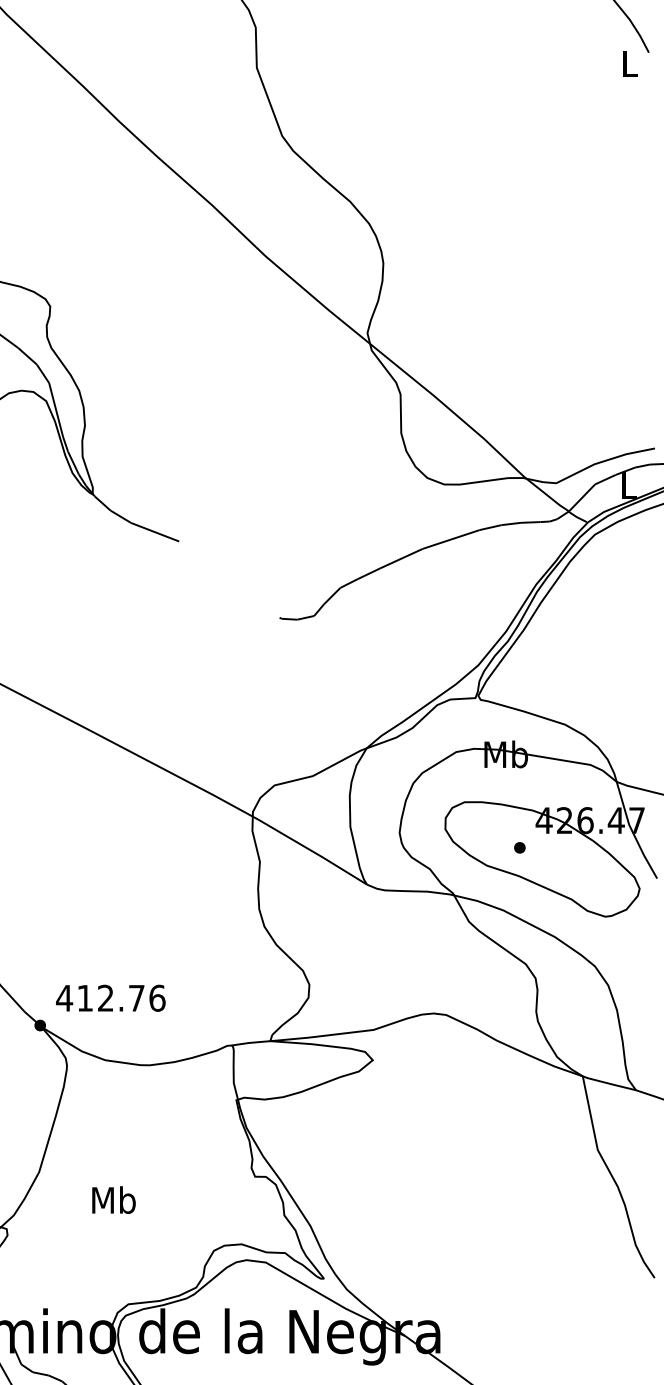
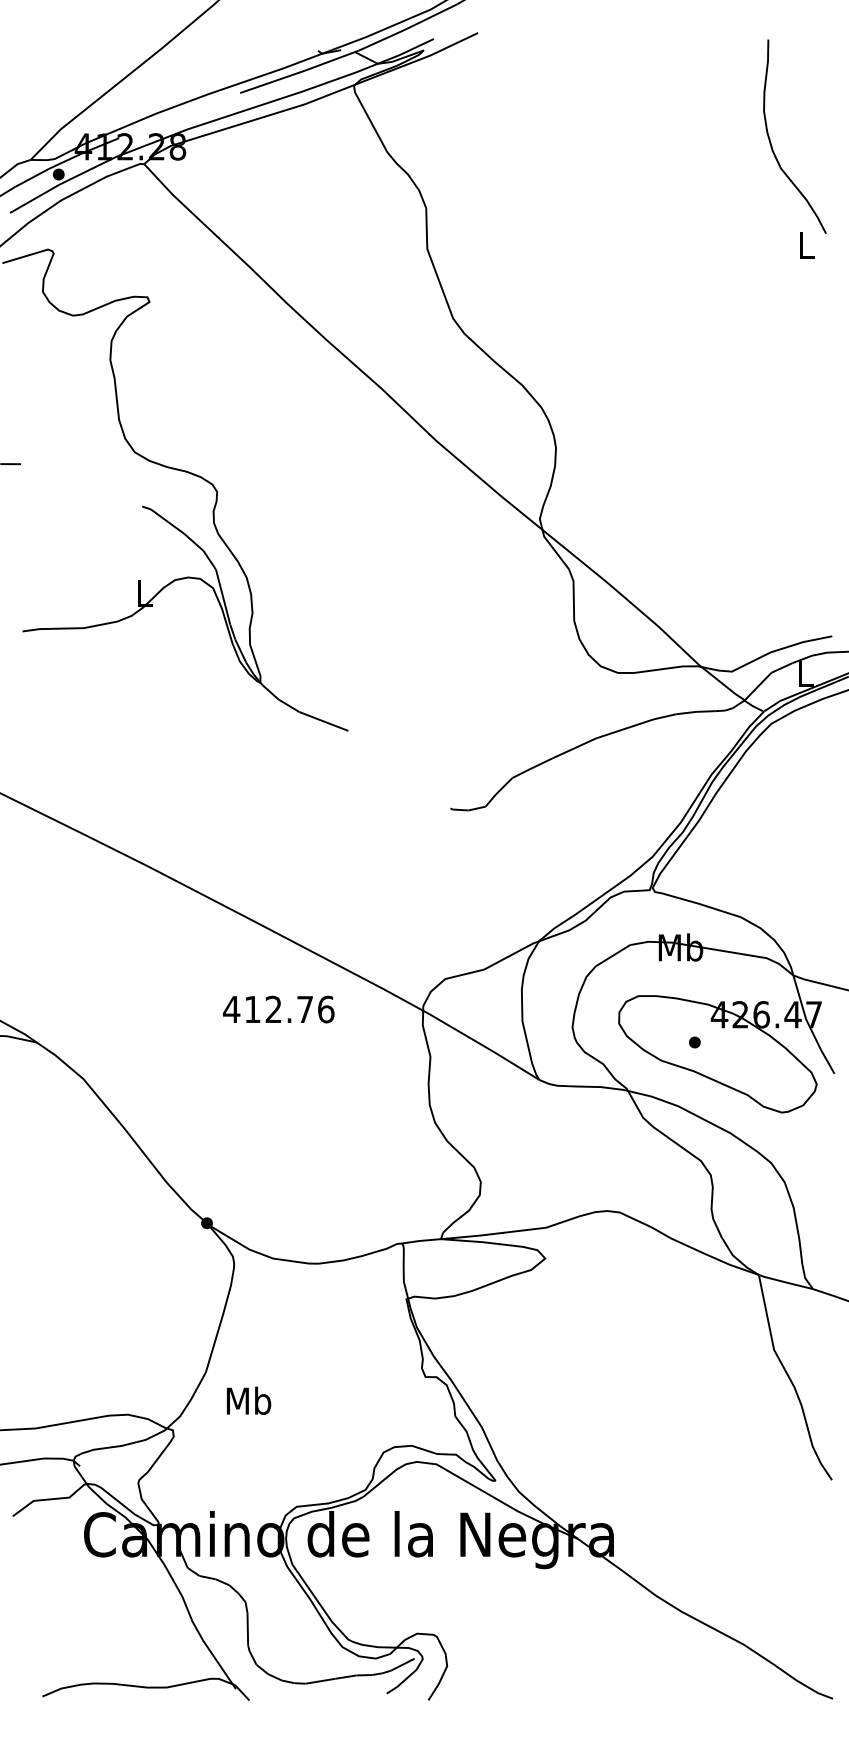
text: (110, 998) -> (278, 1009), moved
text: (114, 1199) -> (249, 1400), moved

